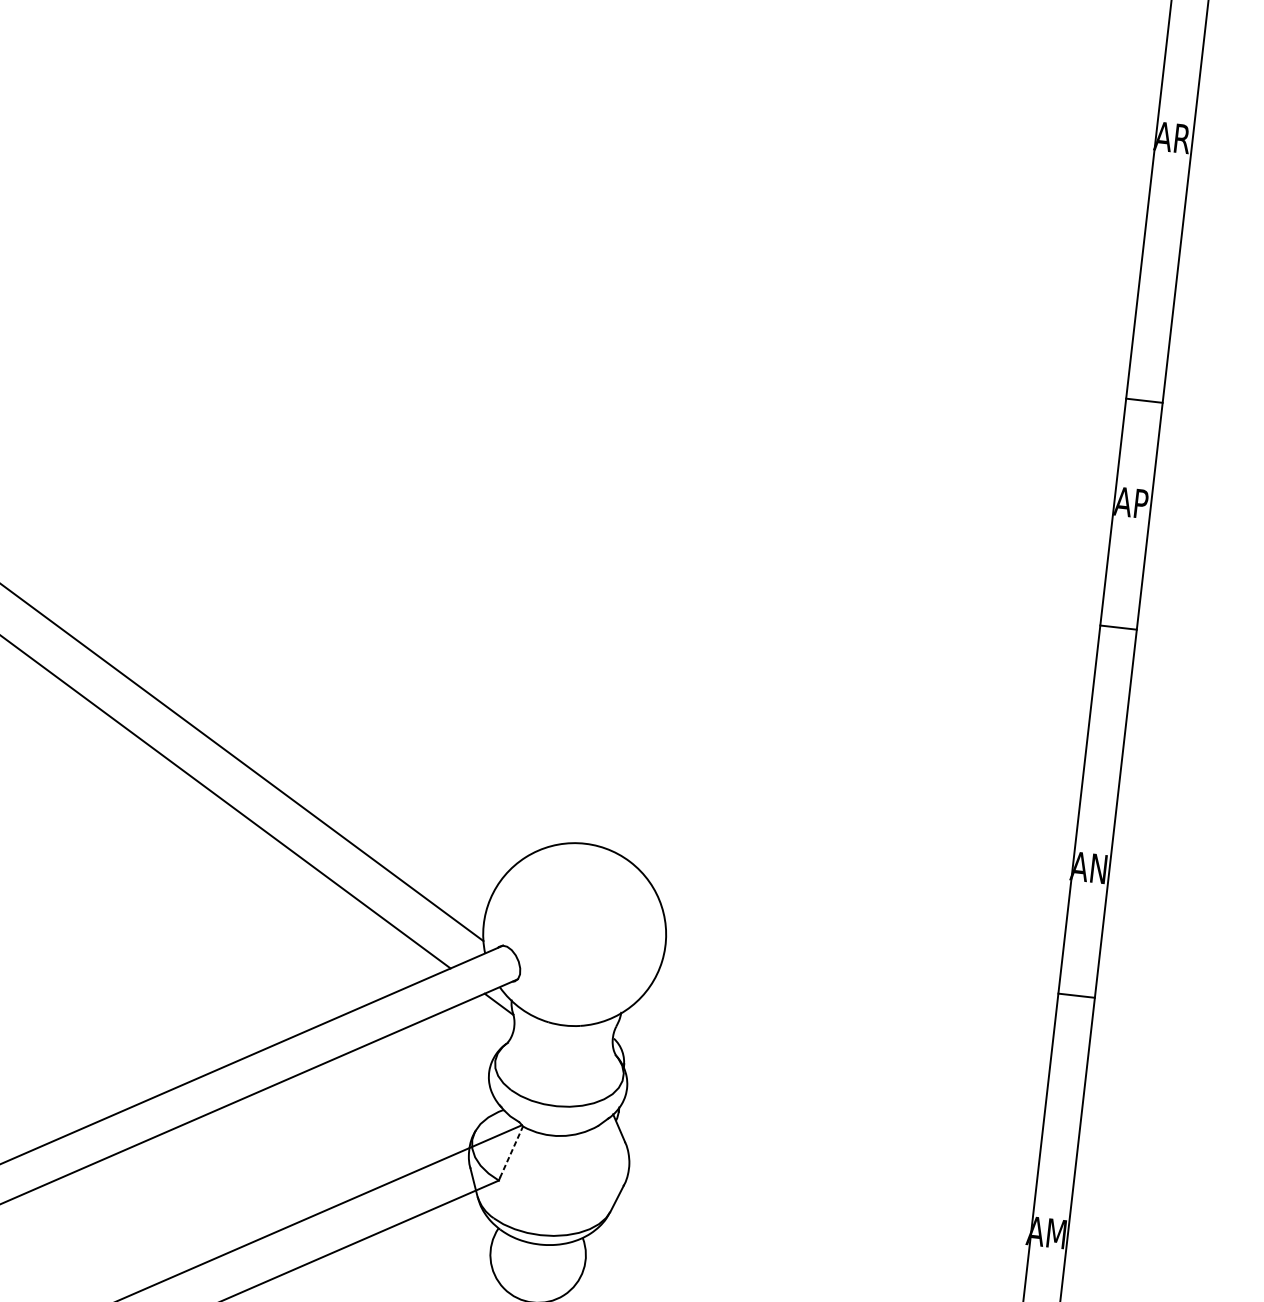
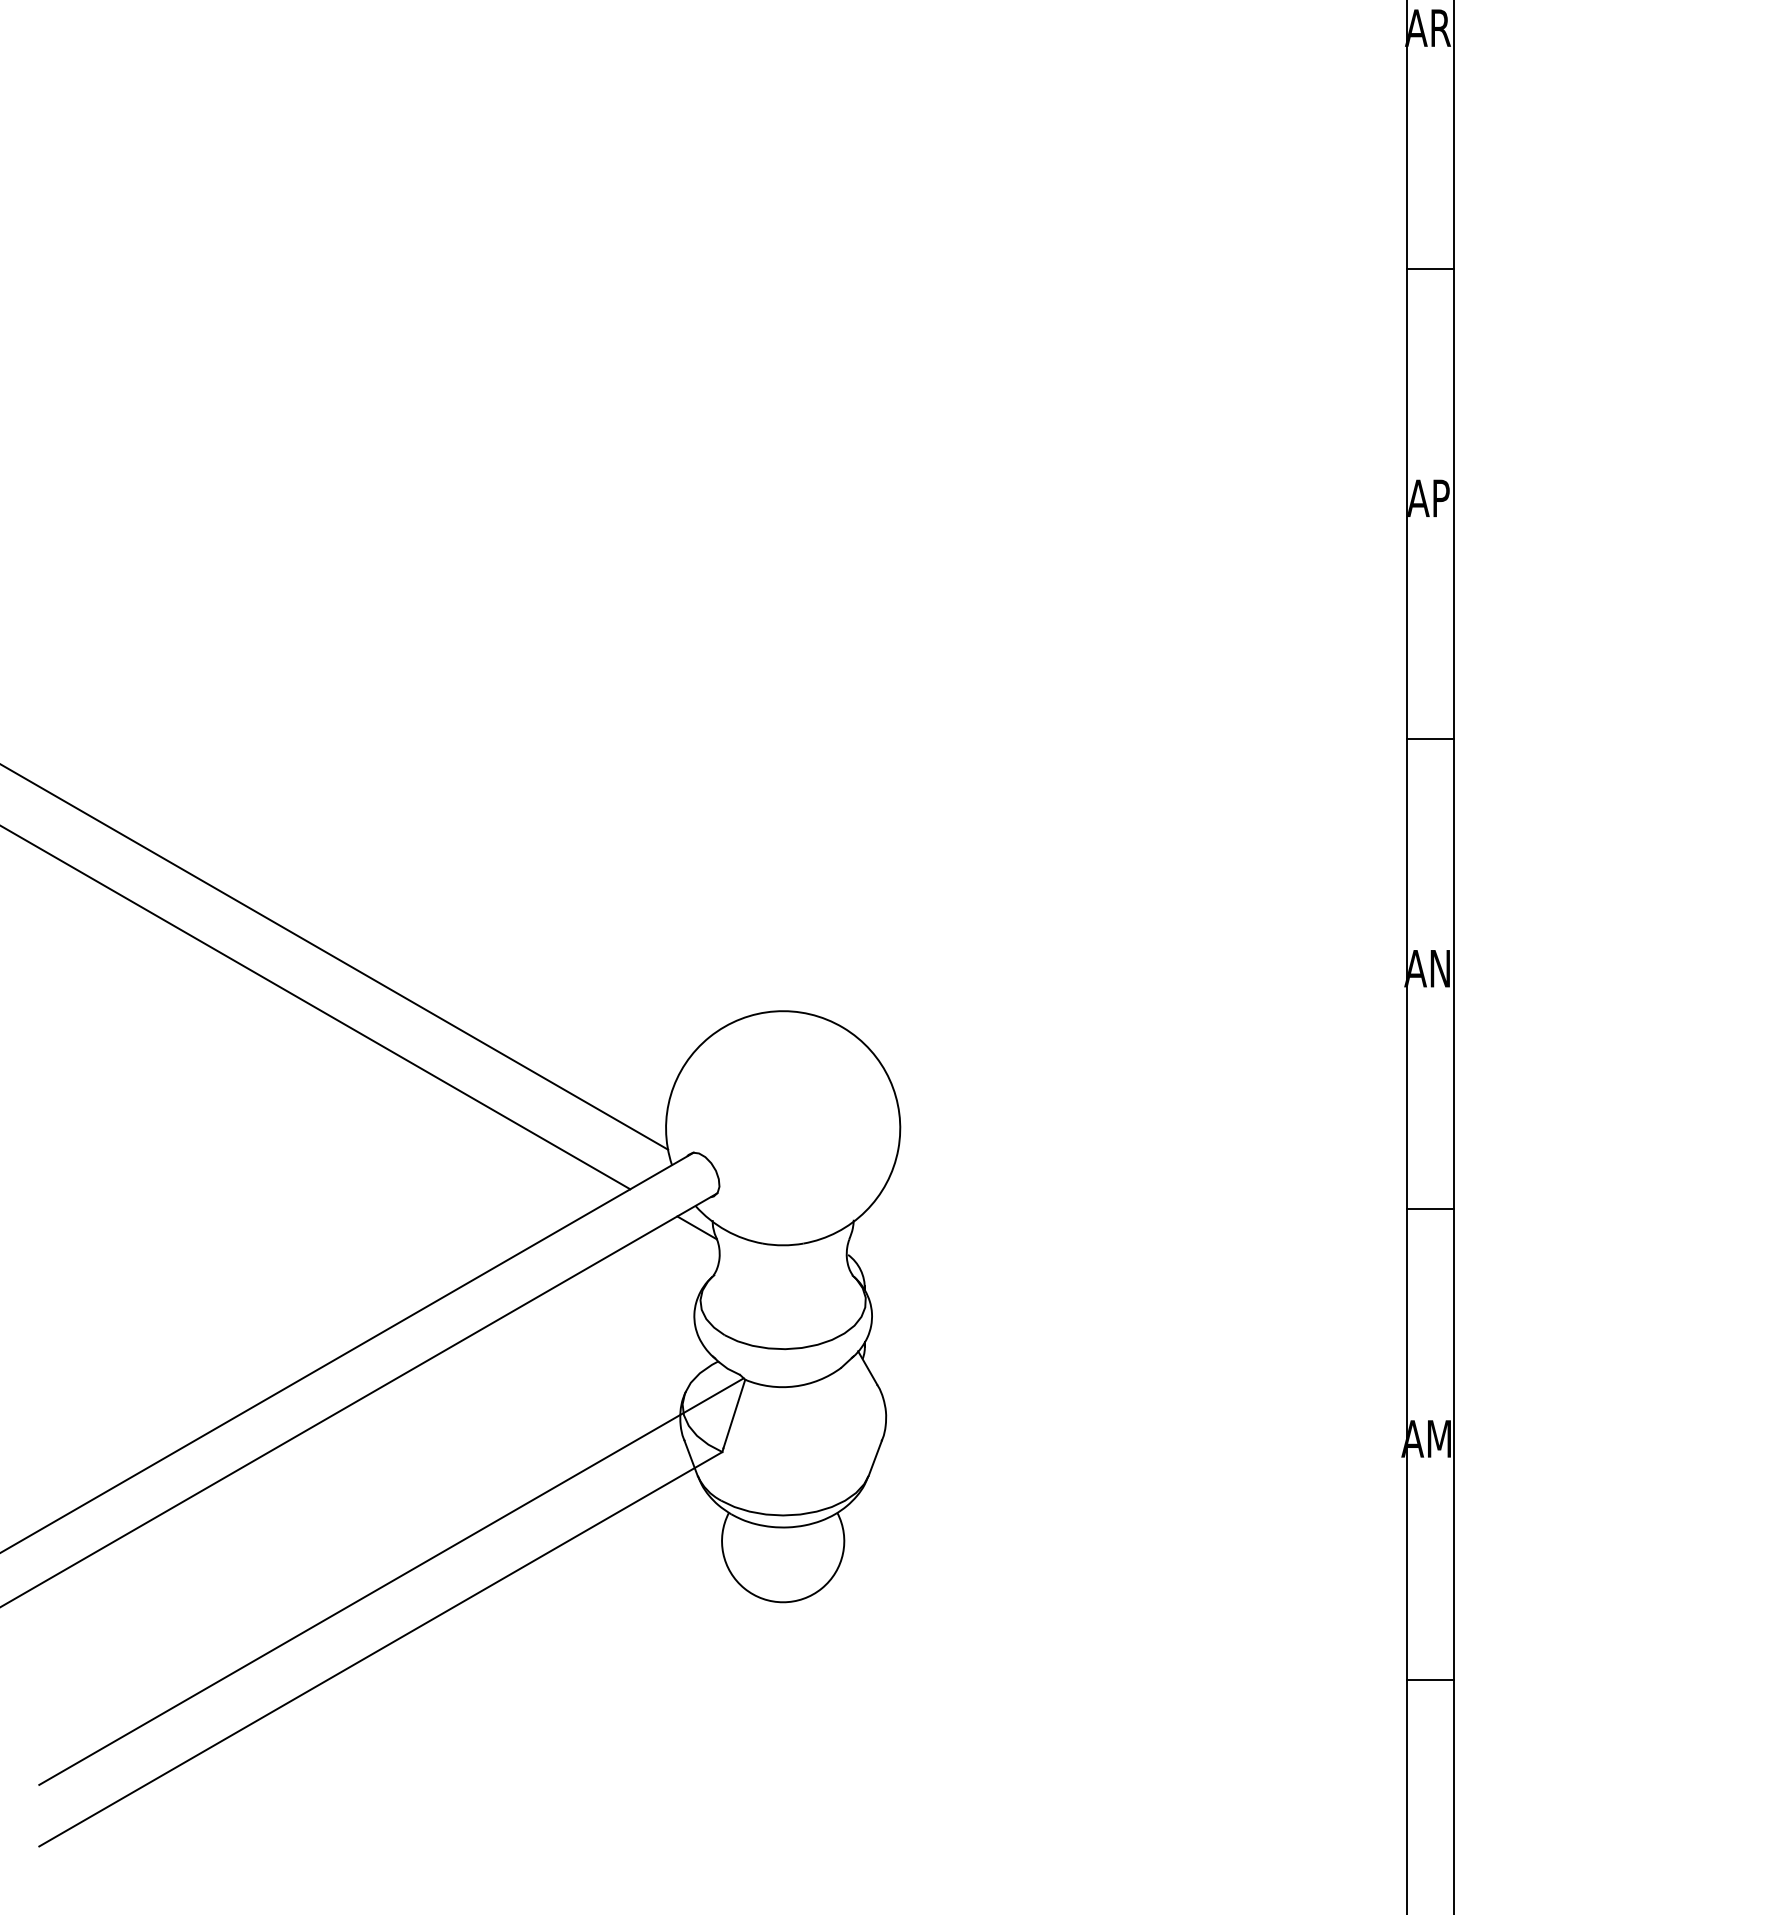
line: (1143, 400) -> (1429, 268), moved
line: (1117, 627) -> (1429, 738), moved
line: (1075, 995) -> (1429, 1209), moved
line: (511, 1151) -> (734, 1413), dashed -> solid

